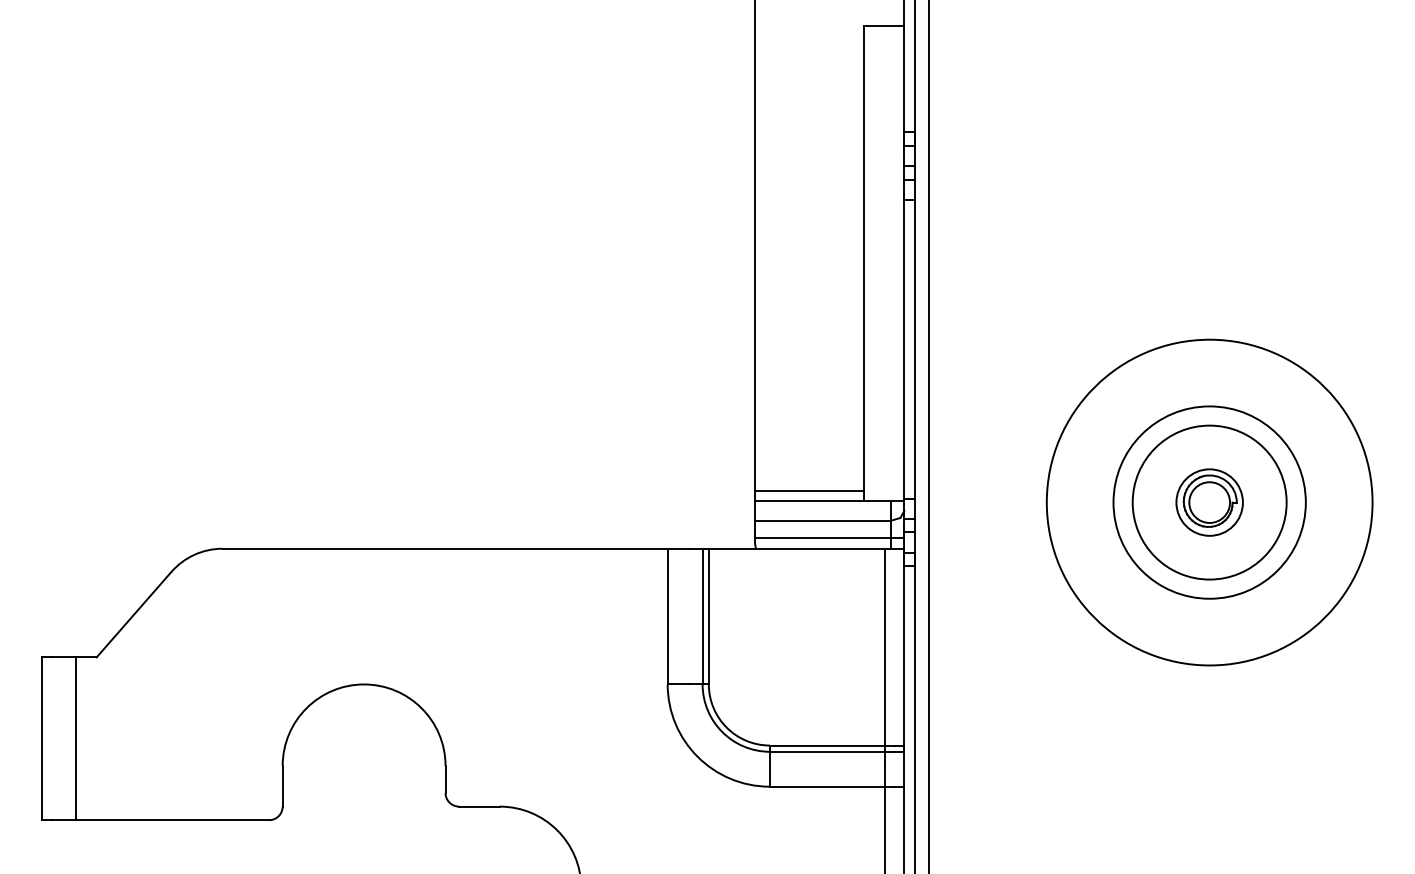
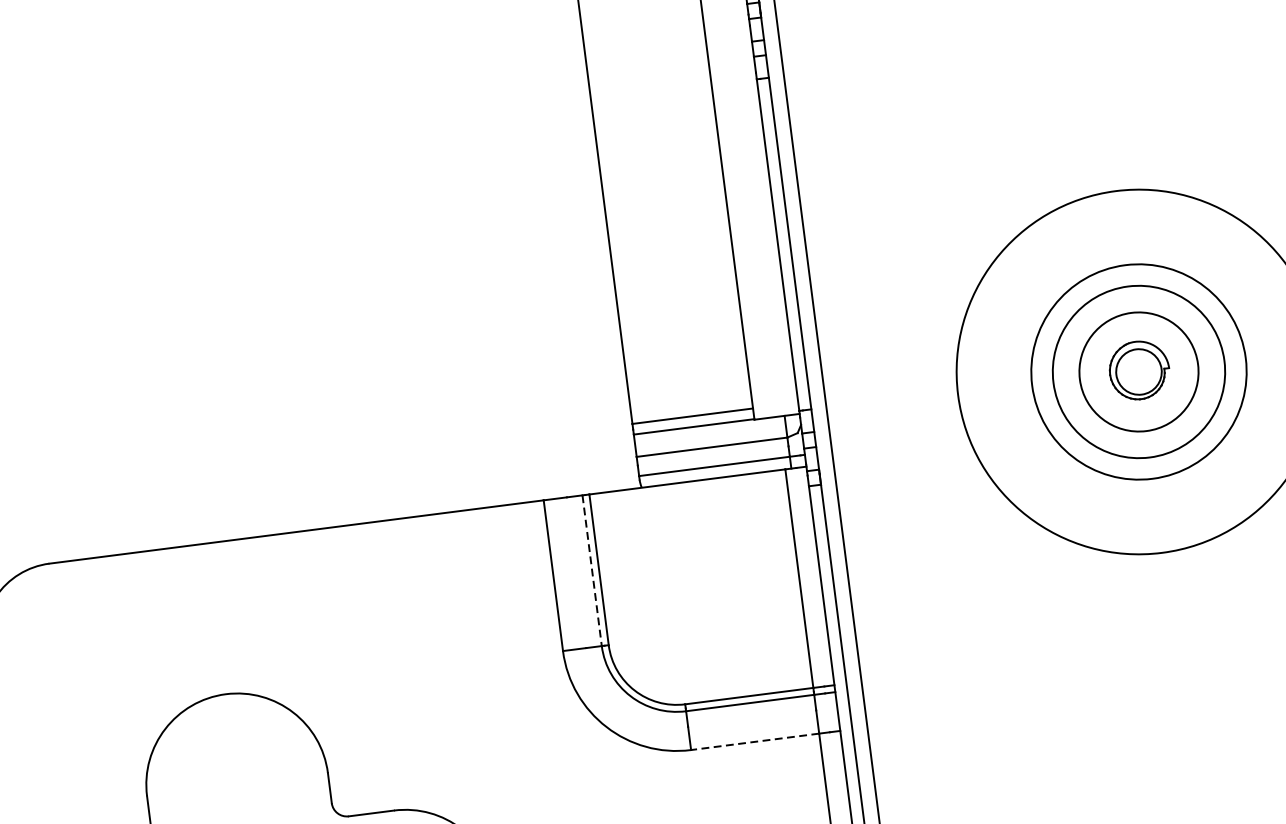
circle: (1209, 502) -> (1138, 371), size x1.6
line: (702, 616) -> (592, 570), solid -> dashed
line: (827, 786) -> (754, 741), solid -> dashed

